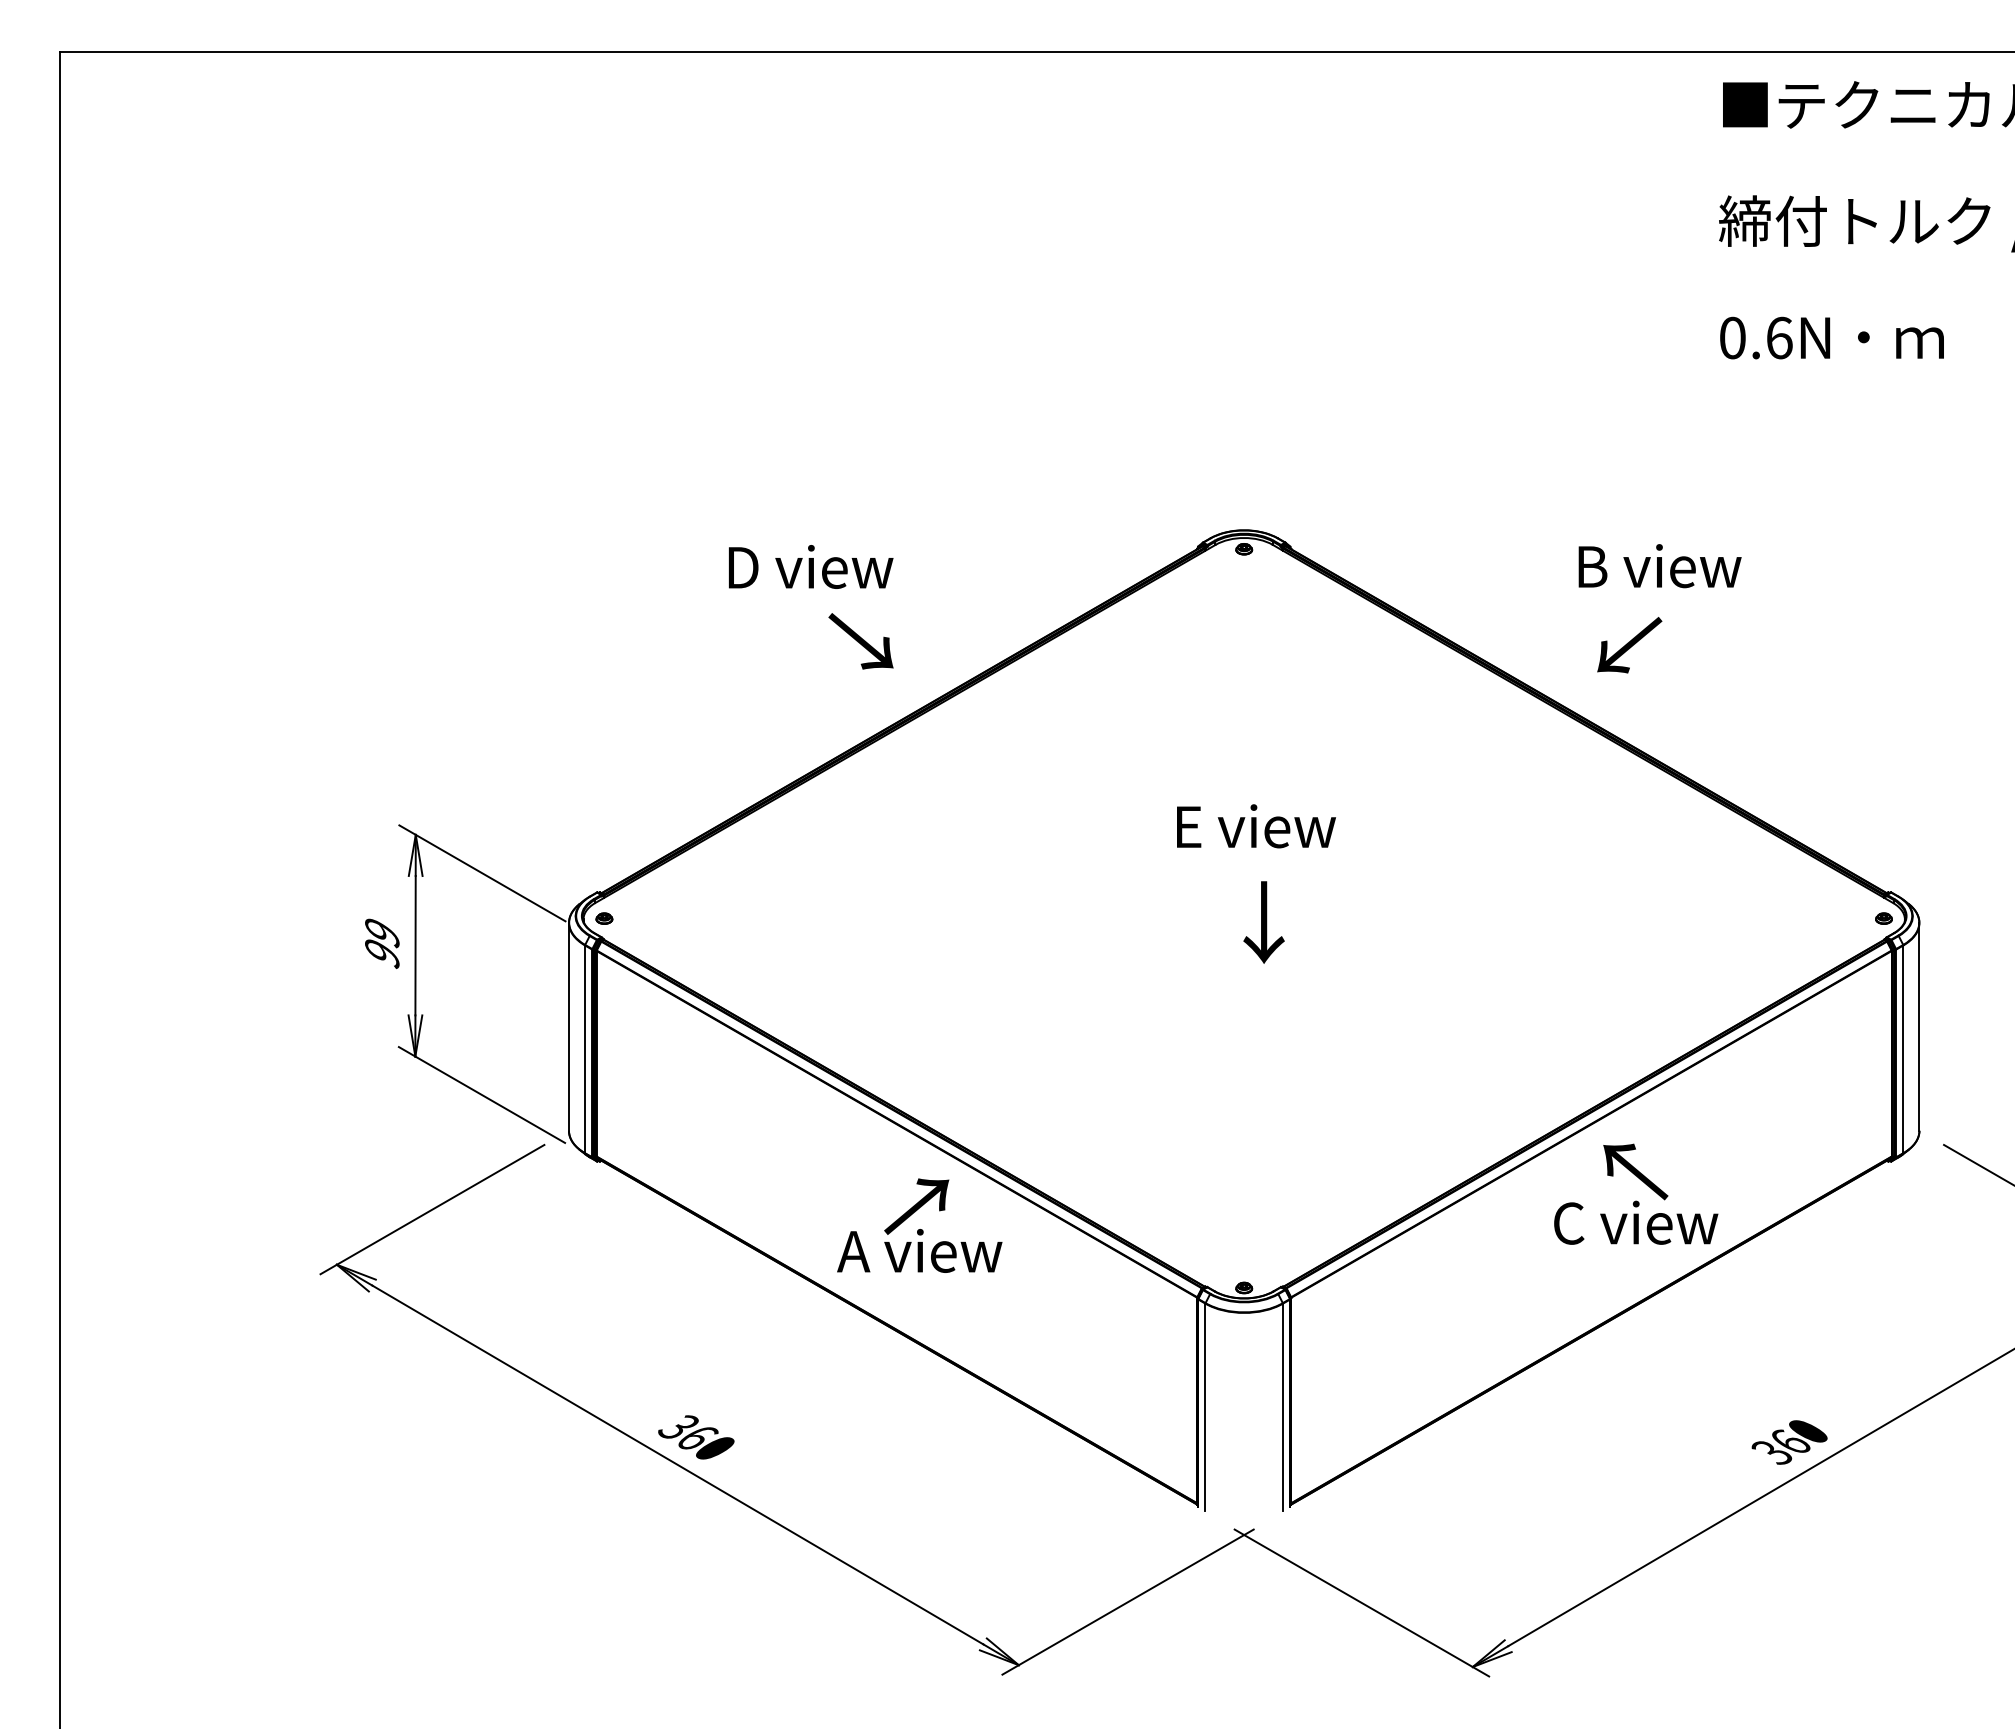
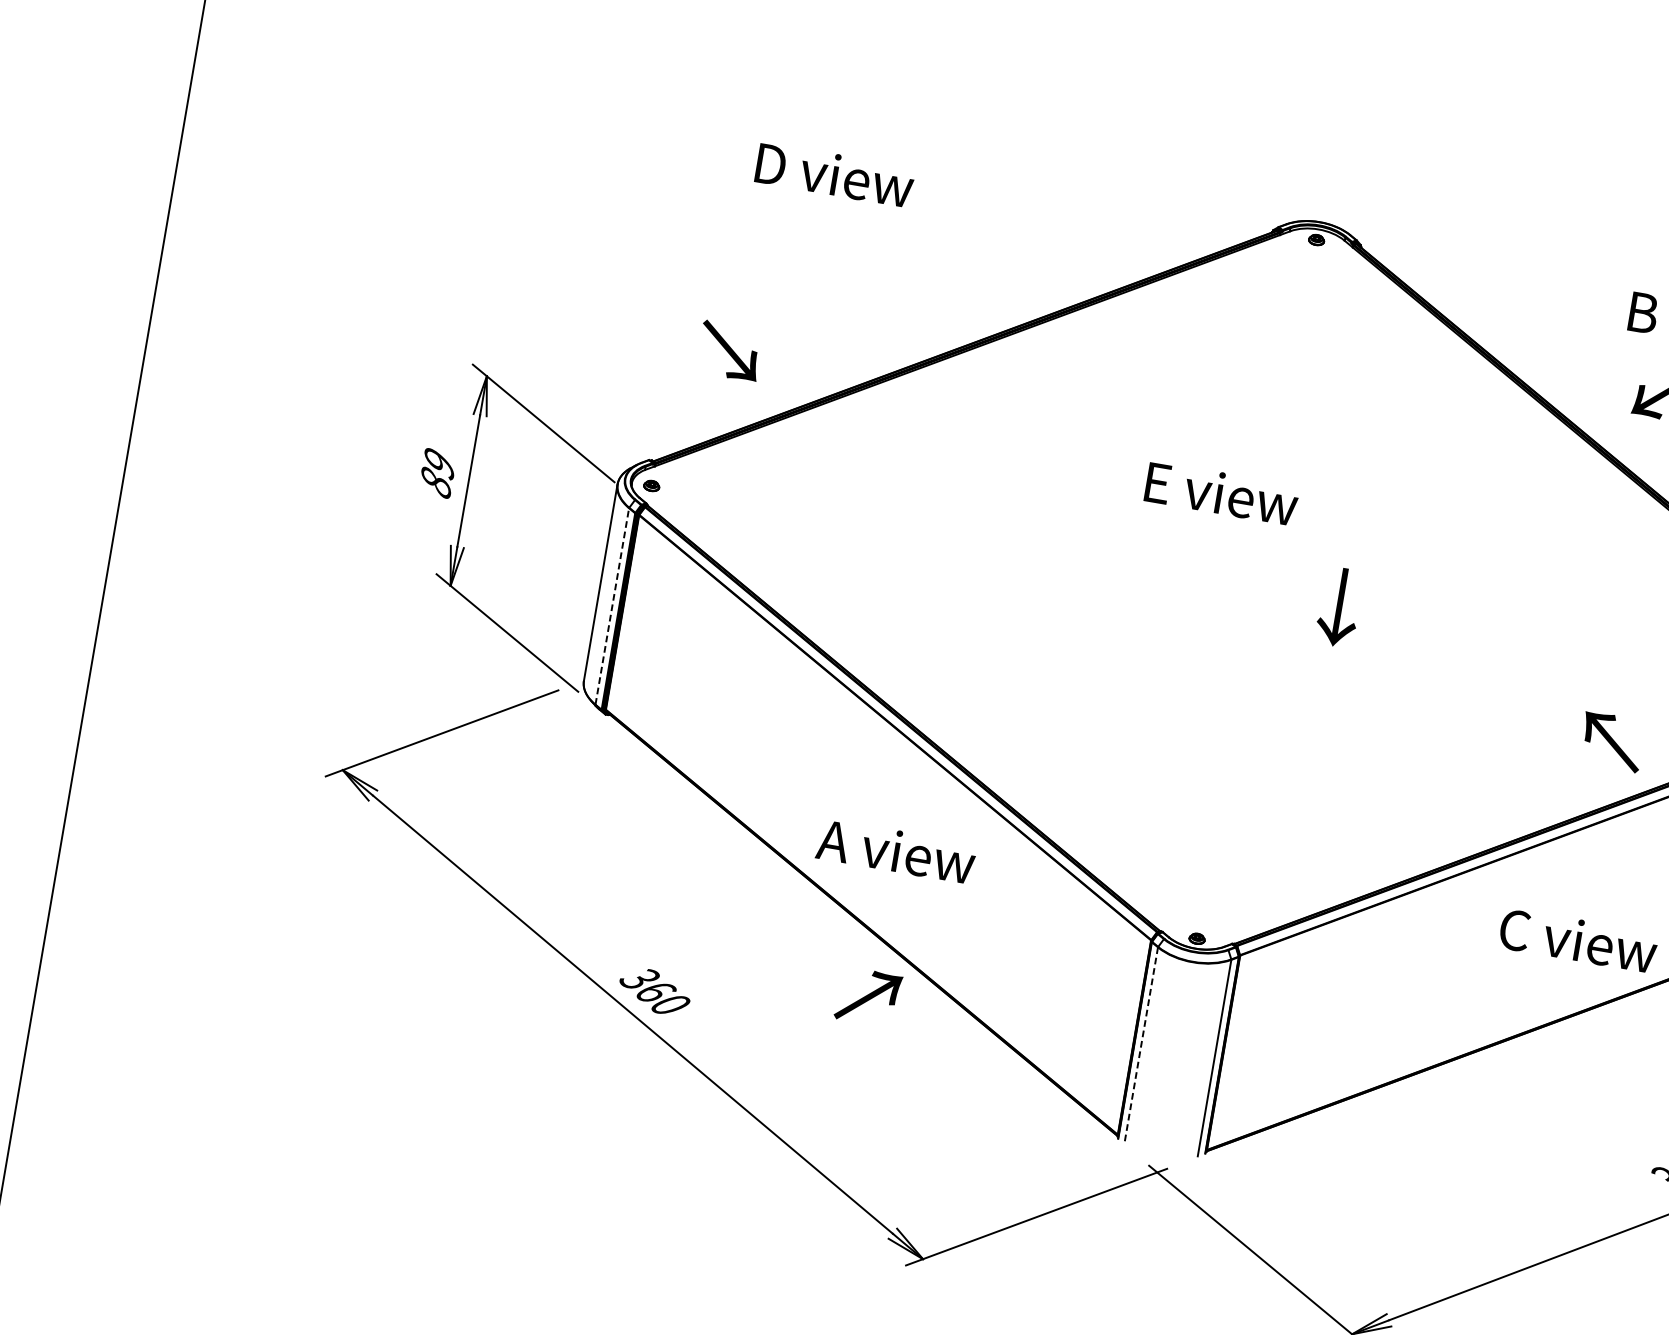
text: (811, 566) -> (835, 174), moved
text: (860, 641) -> (729, 351), moved
text: (1256, 826) -> (1221, 493), moved
text: (1263, 922) -> (1338, 607), moved
text: (382, 953) -> (436, 483), 99 -> 89
line: (585, 1049) -> (612, 606), solid -> dashed
text: (1635, 1171) -> (1611, 741), moved
text: (916, 1206) -> (868, 996), moved
line: (1205, 1407) -> (1141, 1045), solid -> dashed

